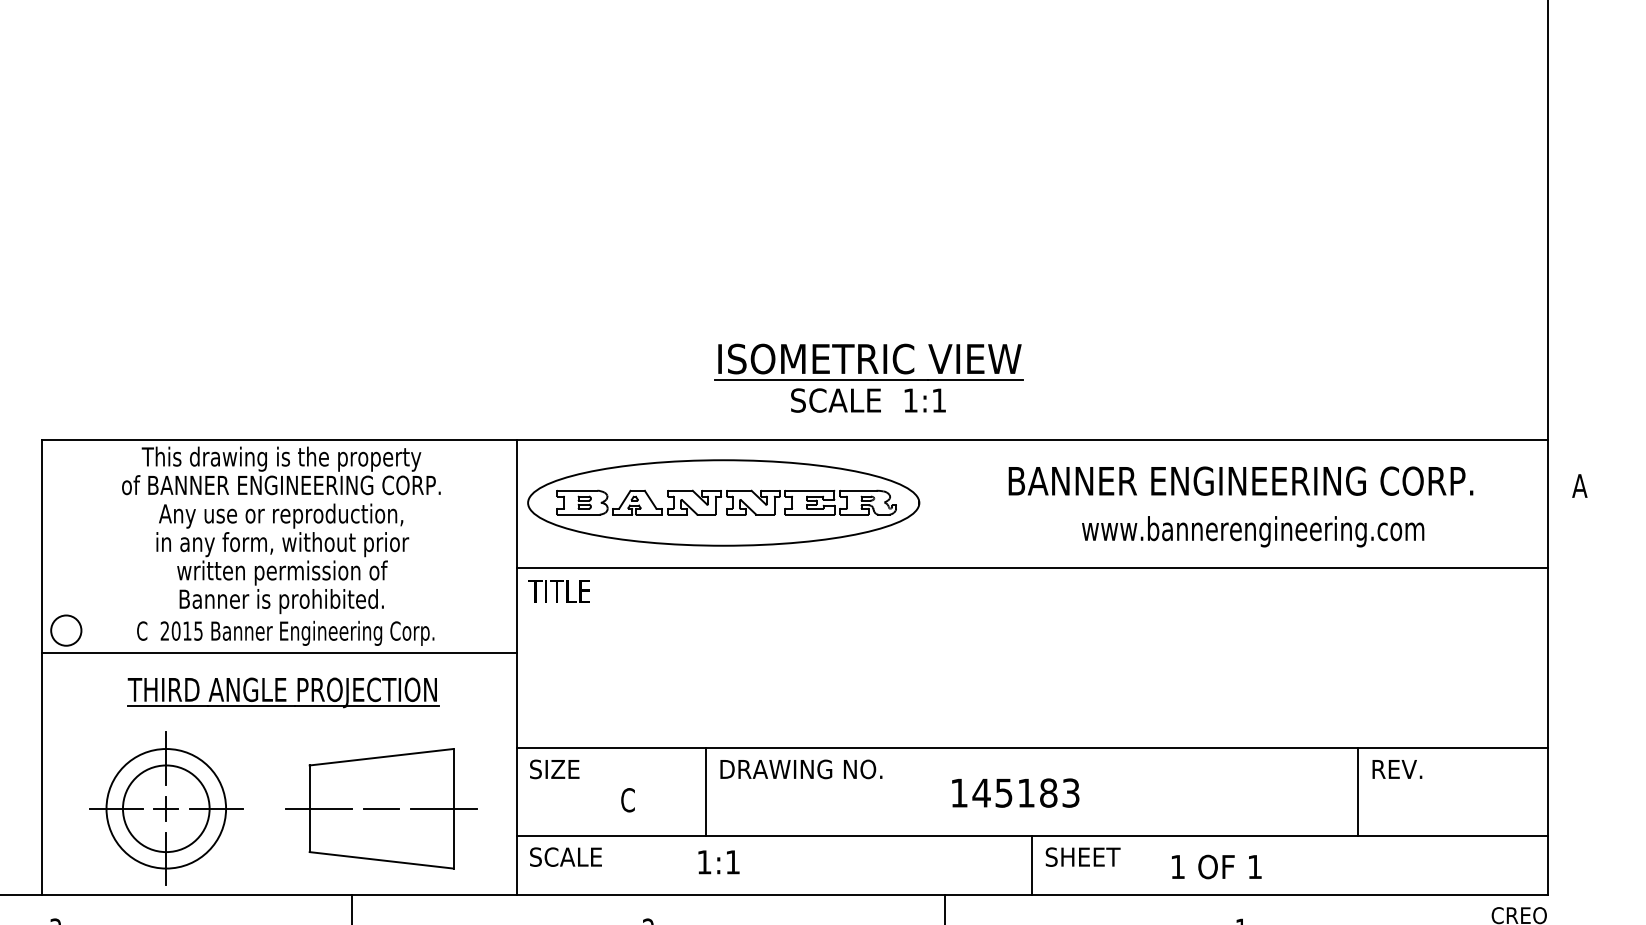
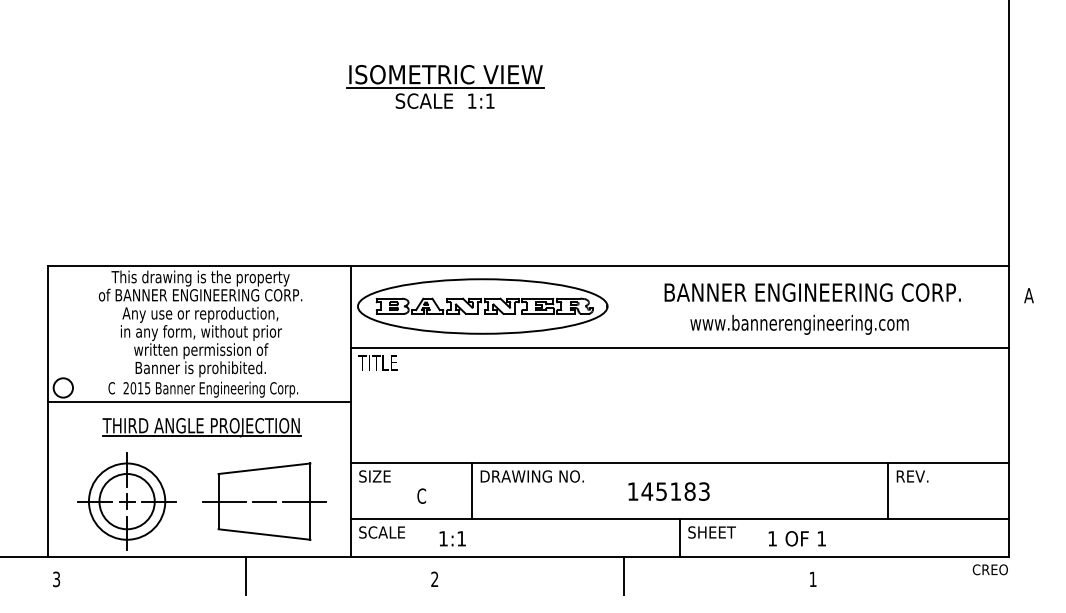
part: (869, 377) -> (445, 86), moved
text: (1253, 531) -> (799, 324), moved
text: (718, 861) -> (452, 538), moved

